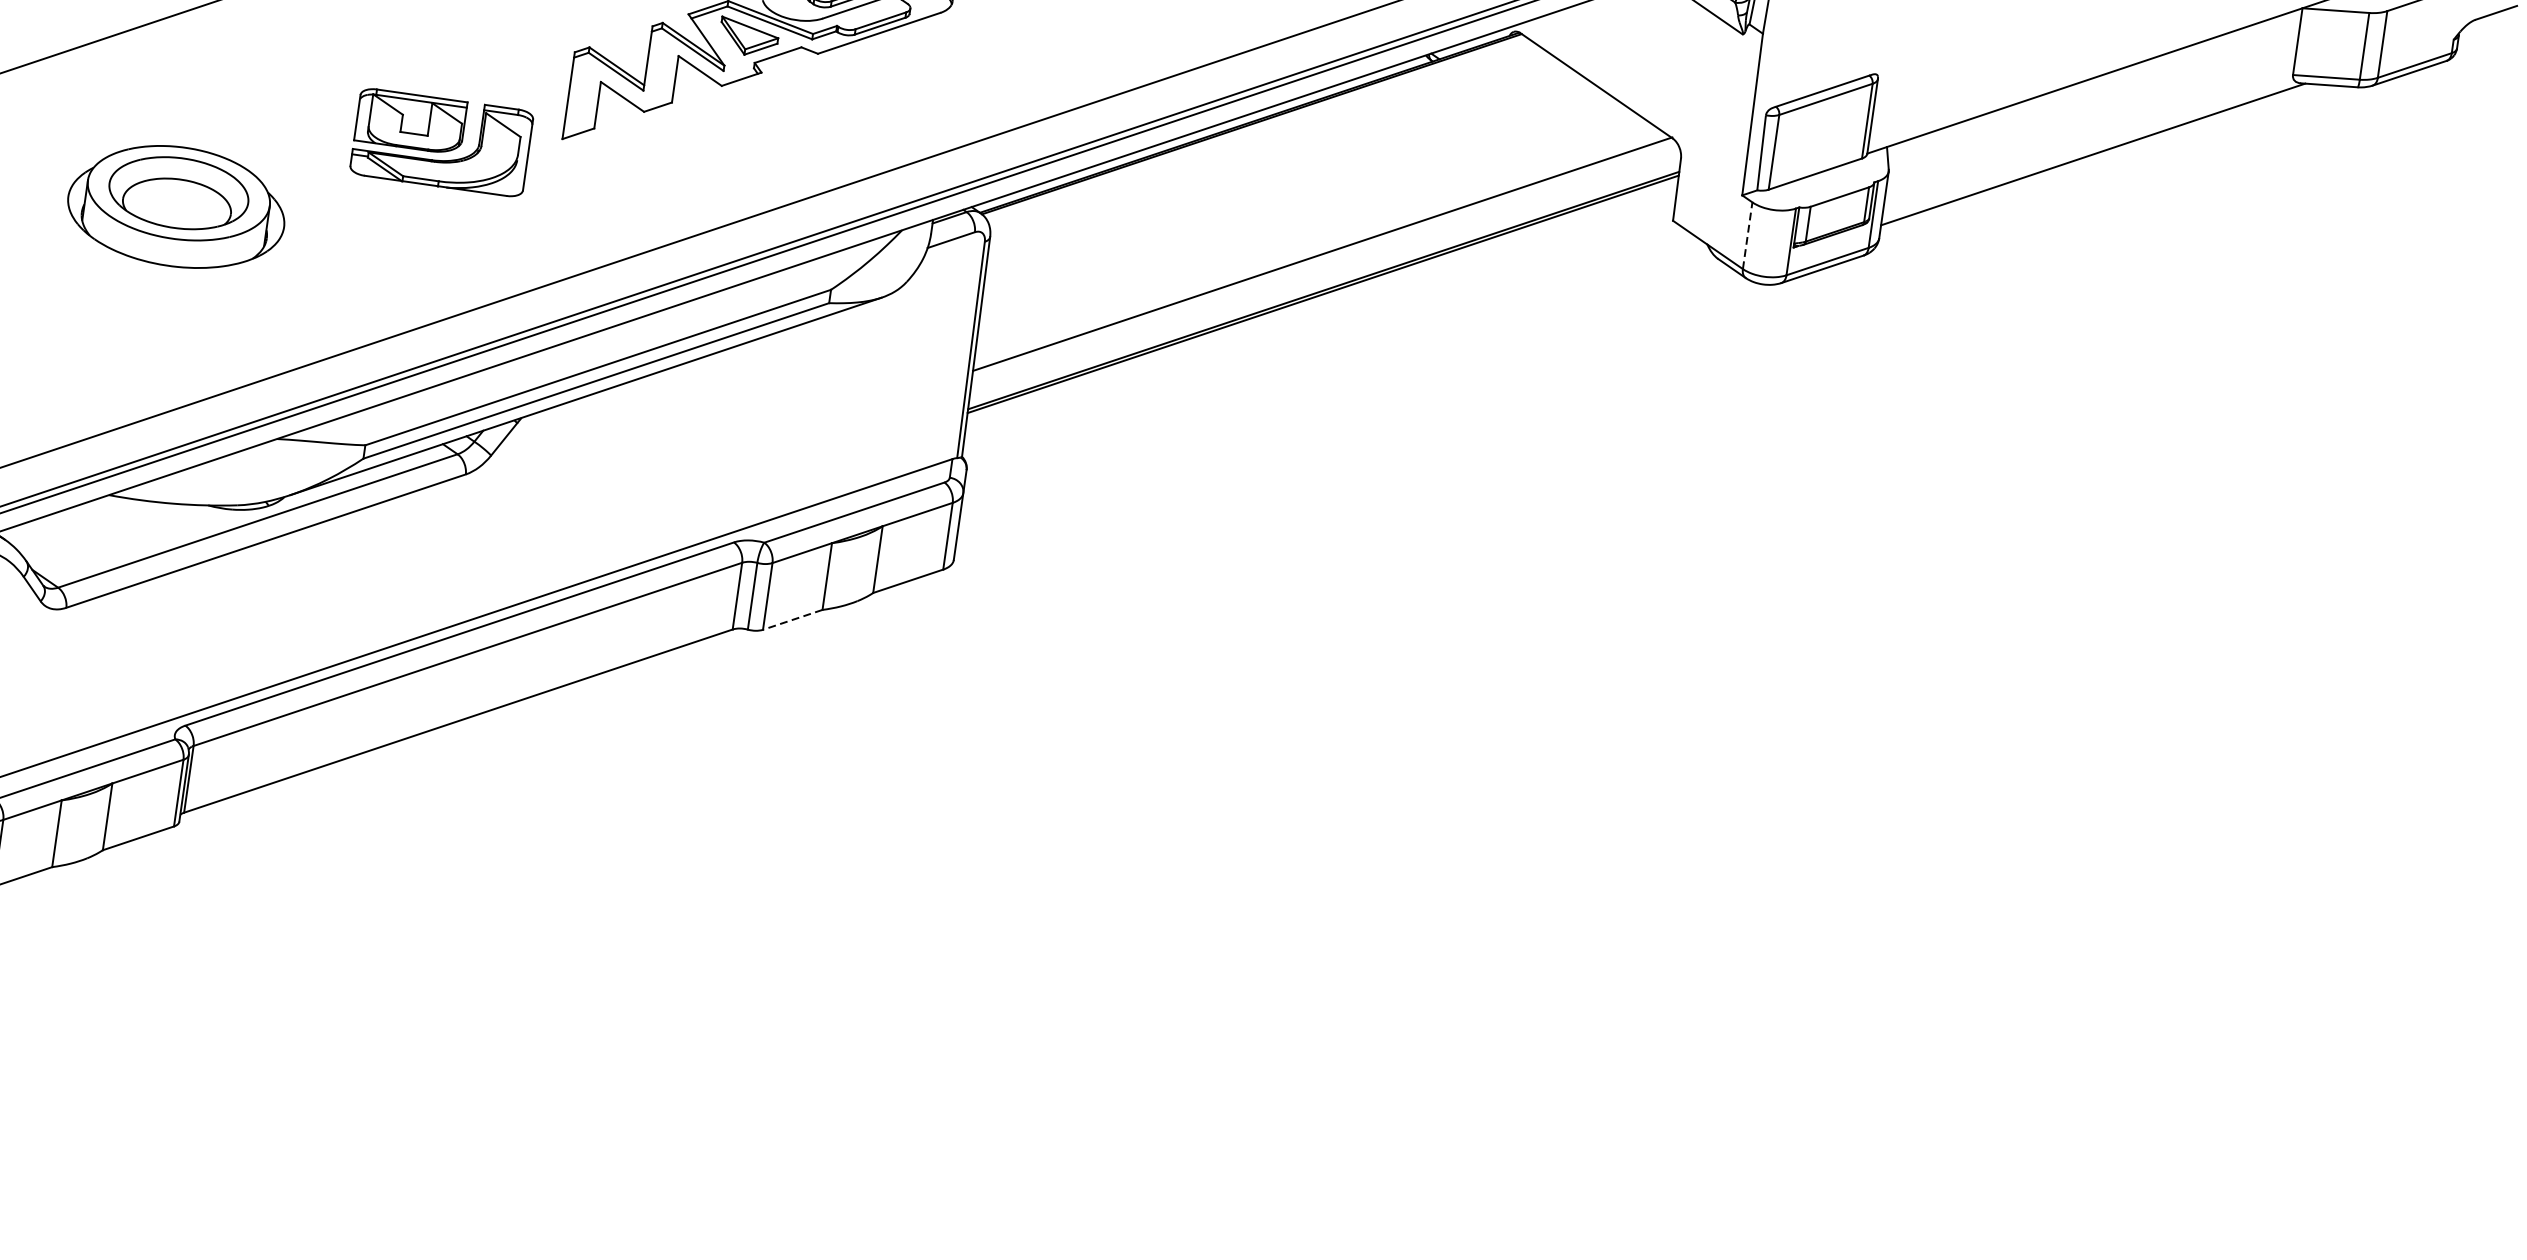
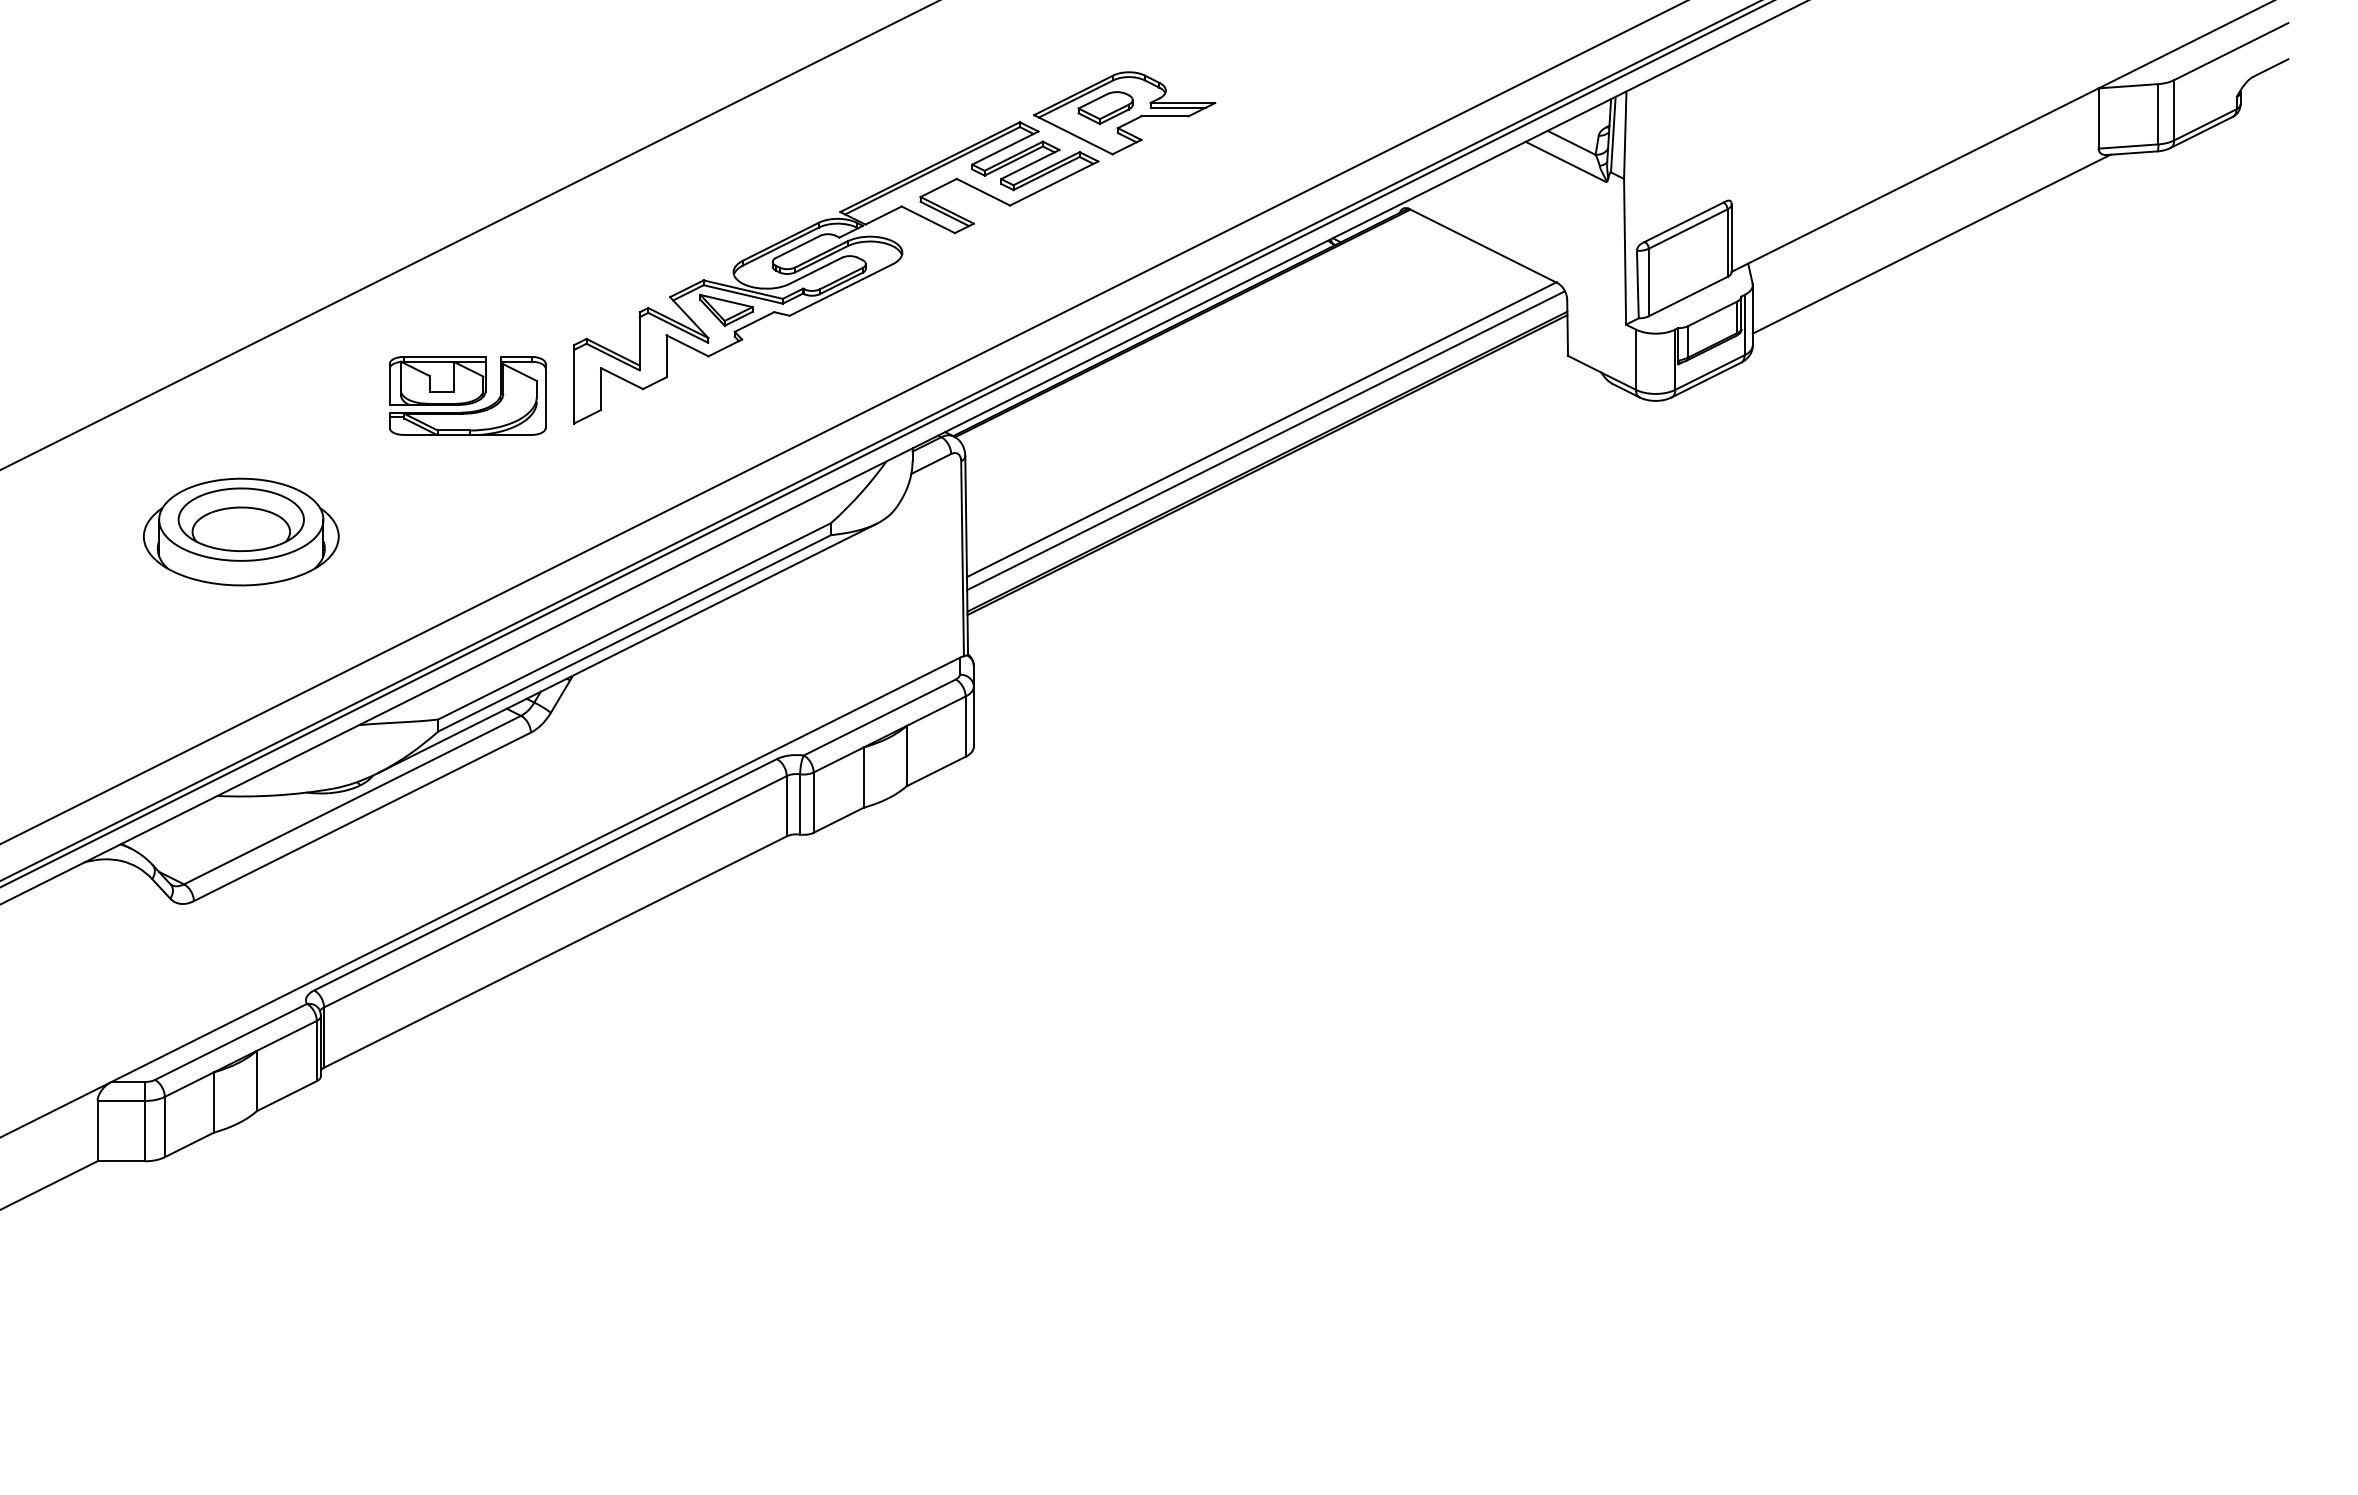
part: (441, 142) -> (467, 395), moved
line: (1747, 235) -> (1635, 359), dashed -> solid
line: (1324, 266) -> (1265, 440), added
line: (792, 620) -> (838, 820), dashed -> solid

